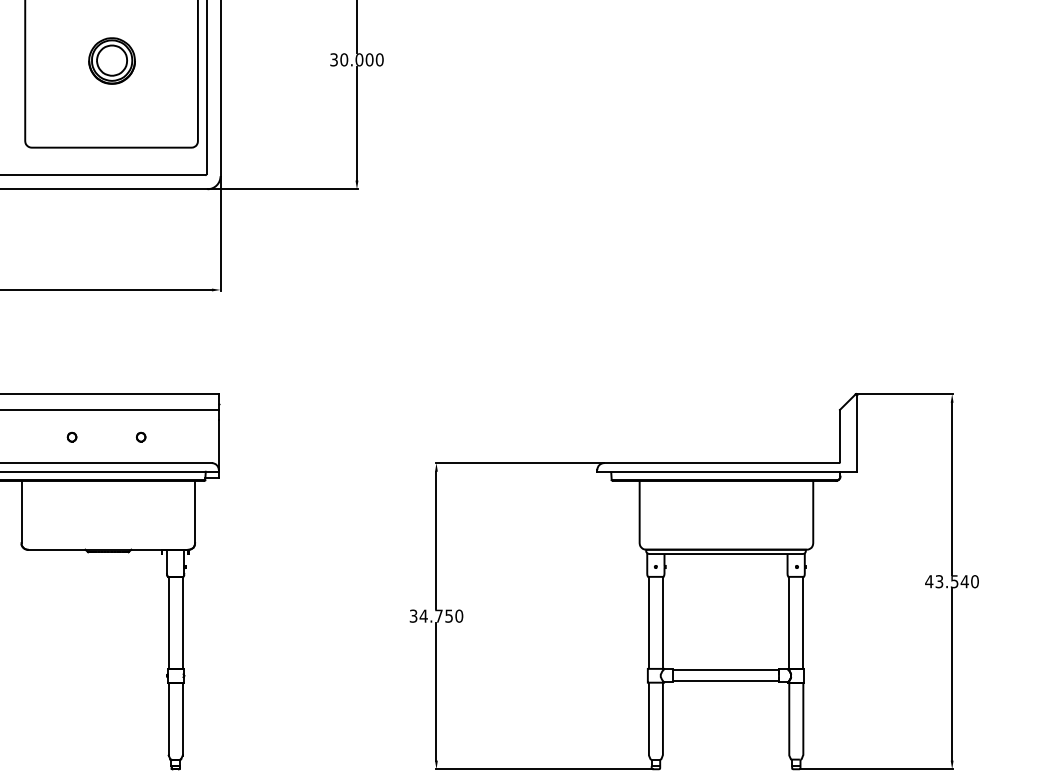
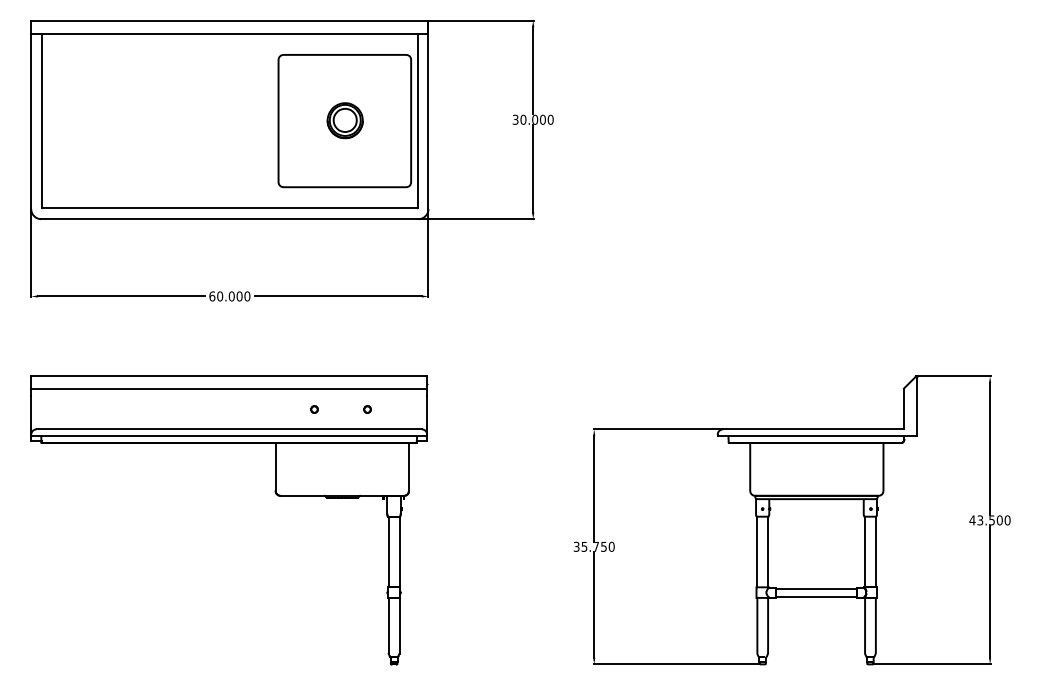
text: (964, 581) -> (999, 520), 43.540 -> 43.500
text: (423, 615) -> (584, 546), 34.750 -> 35.750

